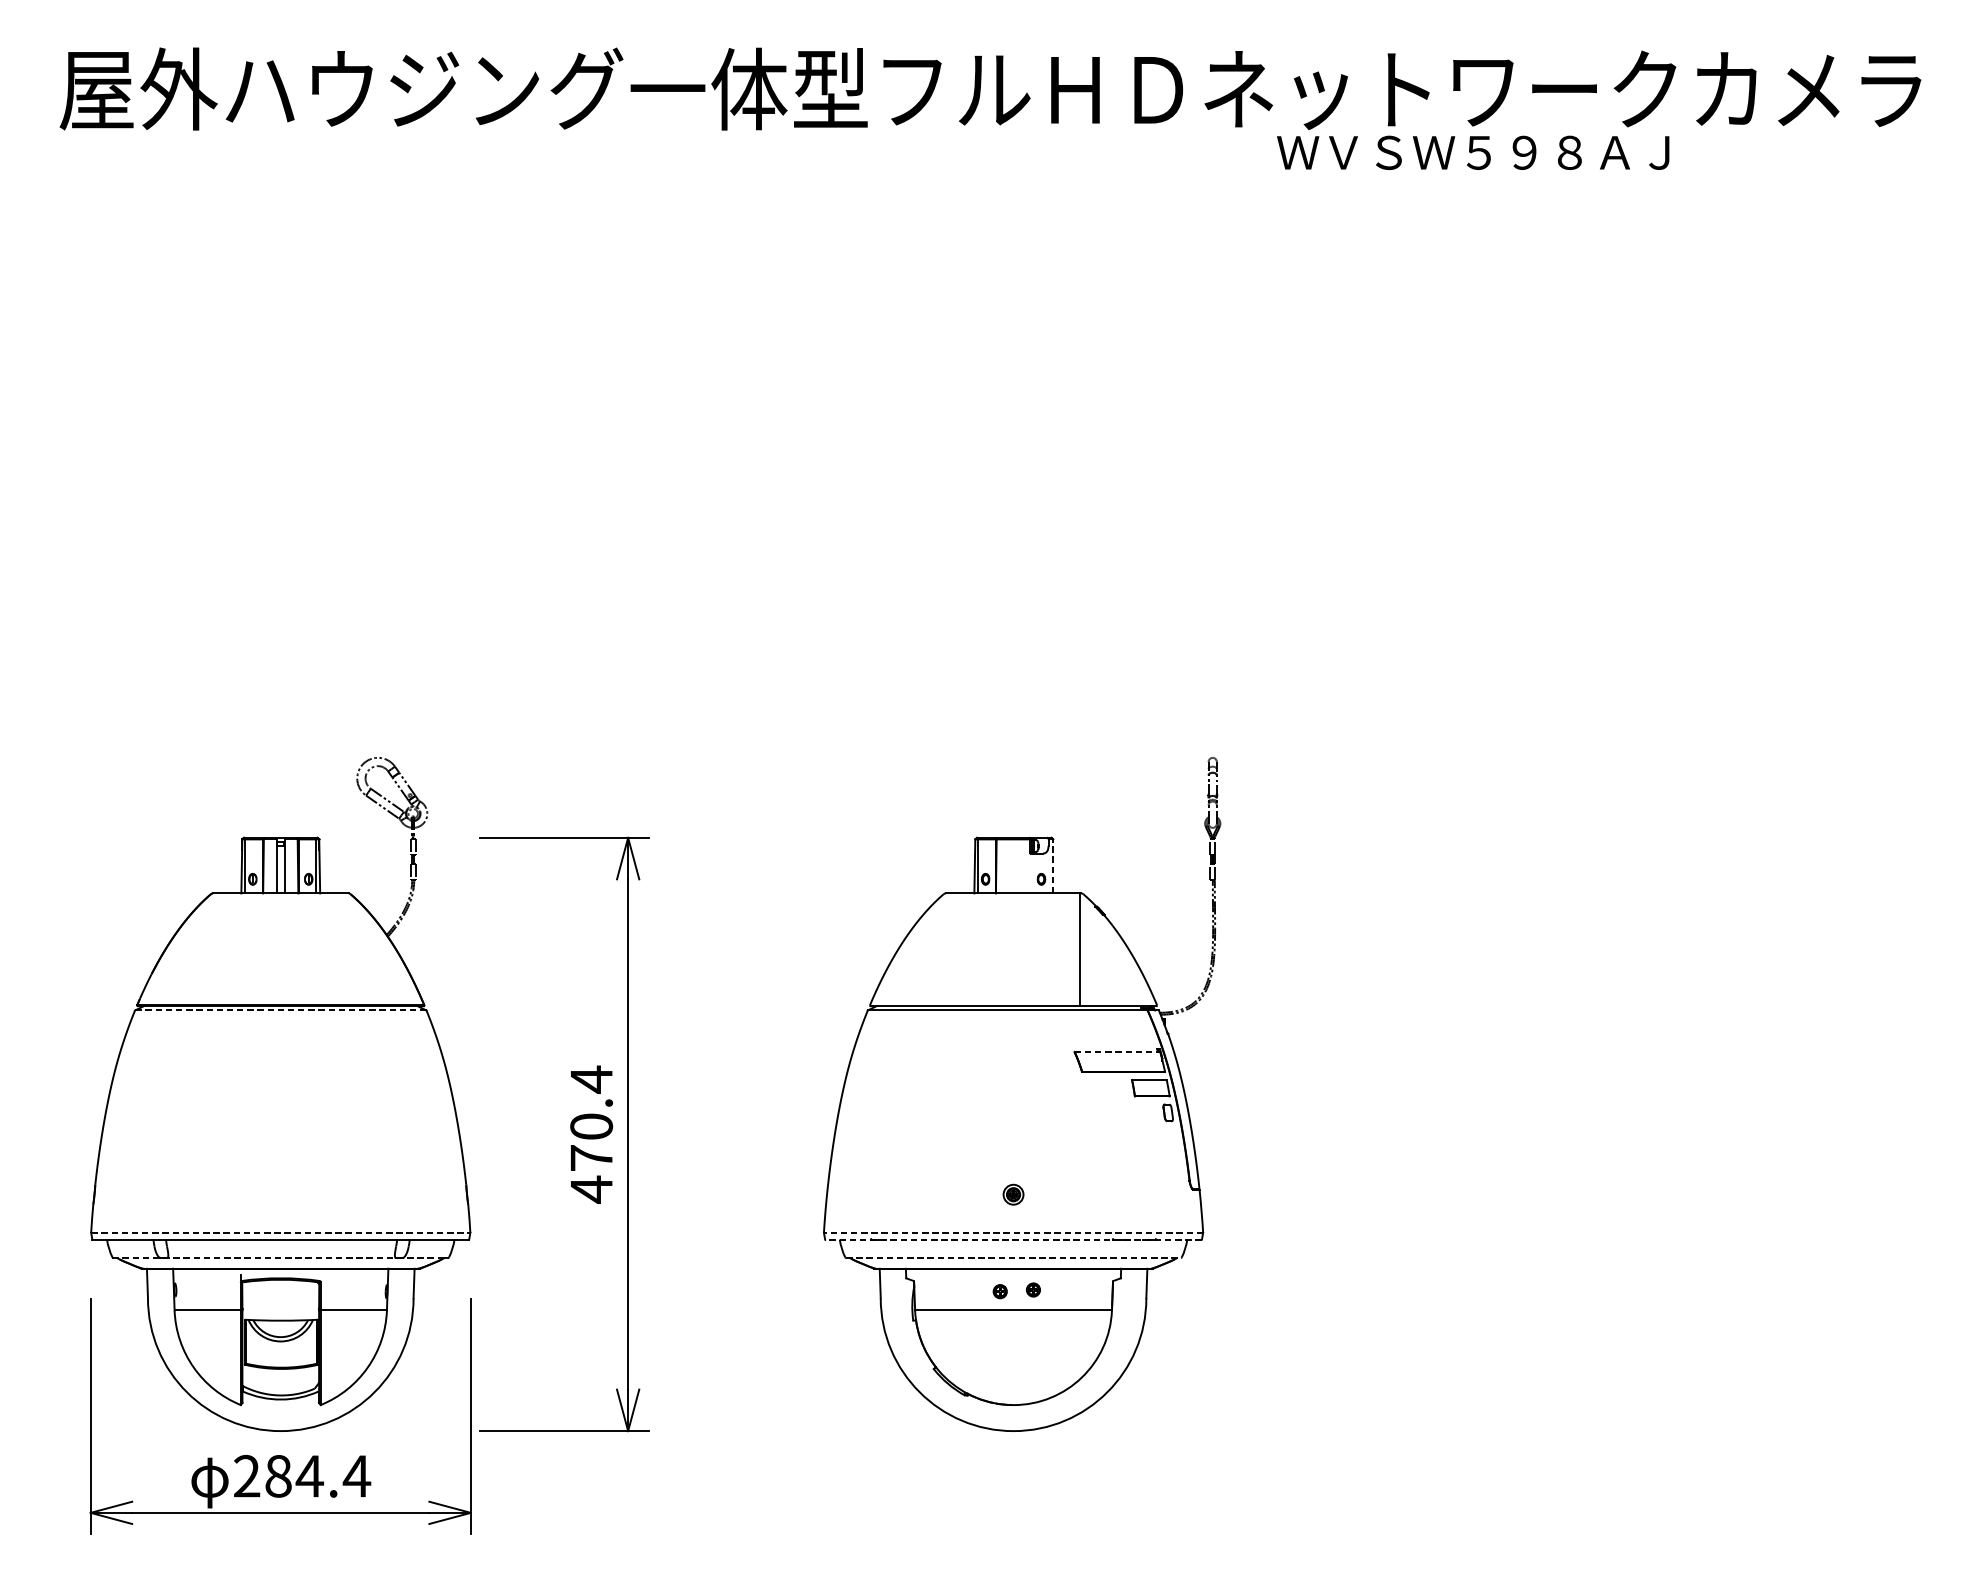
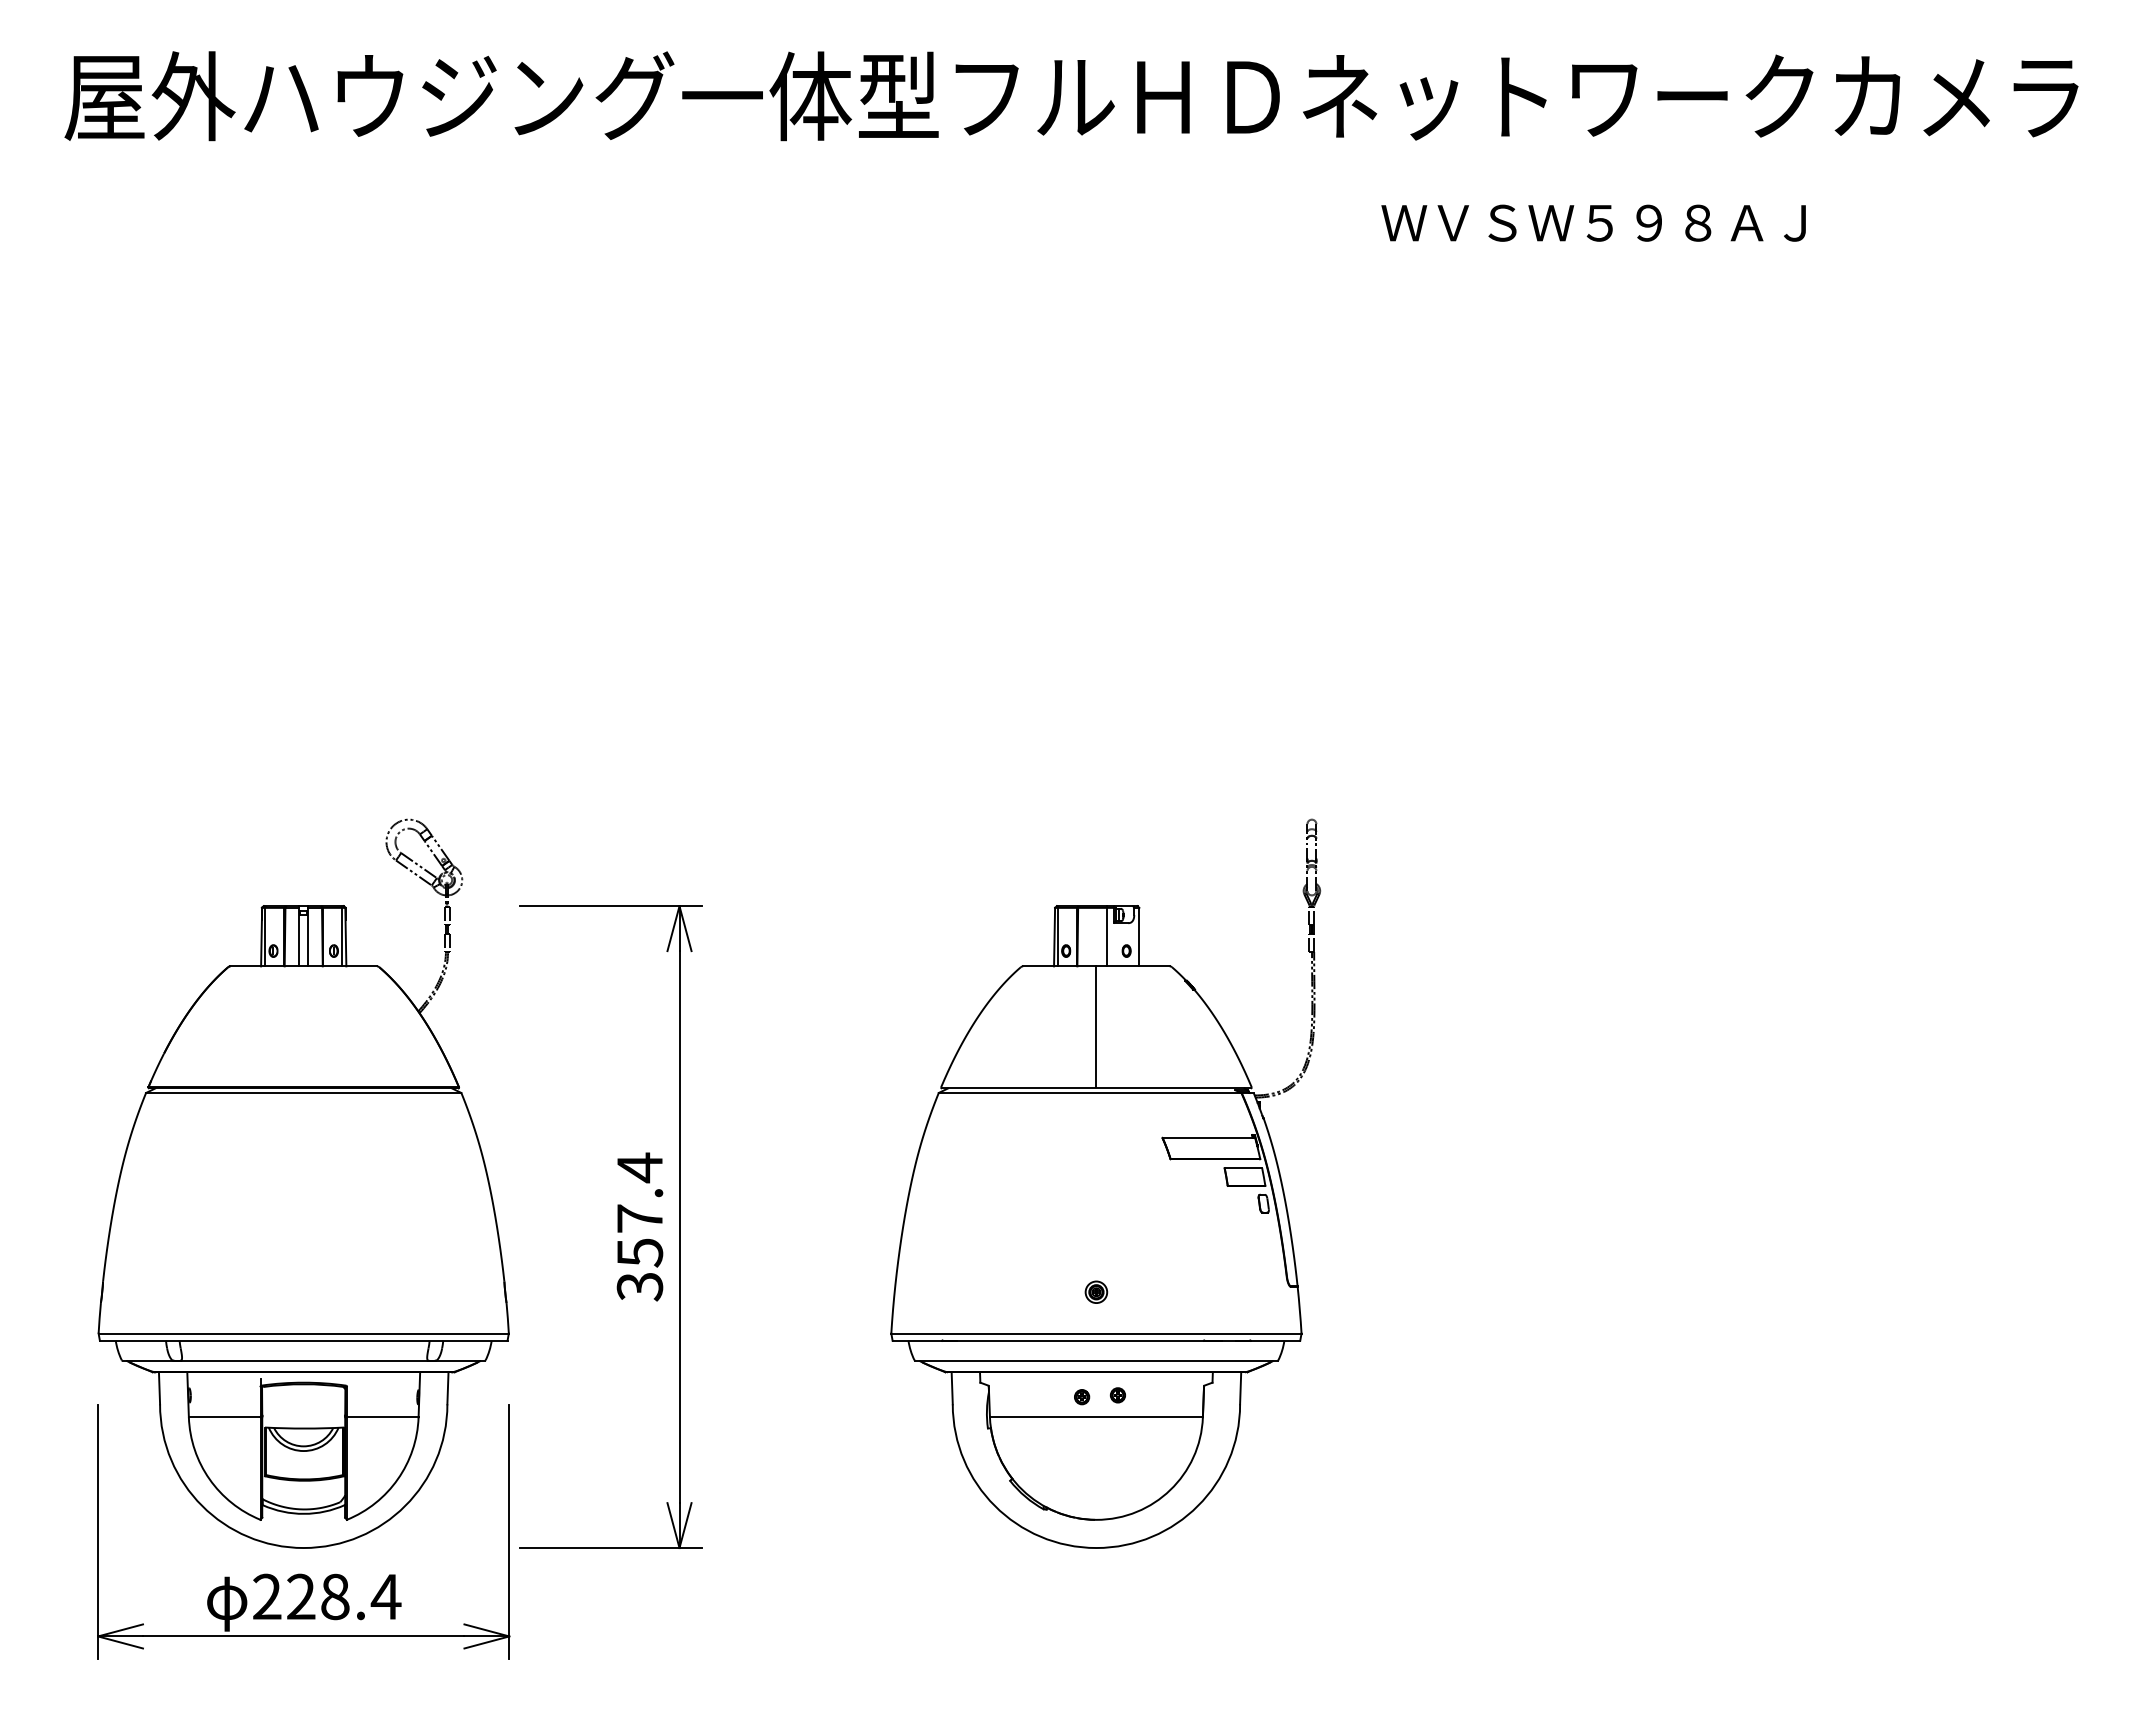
text: (1473, 152) -> (1593, 222), moved
line: (1023, 865) -> (1107, 936), added
line: (1053, 865) -> (1139, 936), dashed -> solid
line: (1080, 949) -> (1096, 1026), moved
line: (280, 1010) -> (303, 1092), dashed -> solid
line: (1118, 1051) -> (1209, 1137), dashed -> solid
text: (591, 1158) -> (639, 1253), 470.4 -> 357.4
line: (281, 1232) -> (304, 1333), dashed -> solid
line: (1012, 1232) -> (1095, 1333), dashed -> solid
line: (1013, 1239) -> (1096, 1340), dashed -> solid
line: (1013, 1257) -> (1096, 1360), dashed -> solid
line: (280, 1258) -> (303, 1361), dashed -> solid
text: (294, 1475) -> (318, 1596), 284.4 -> 228.4

